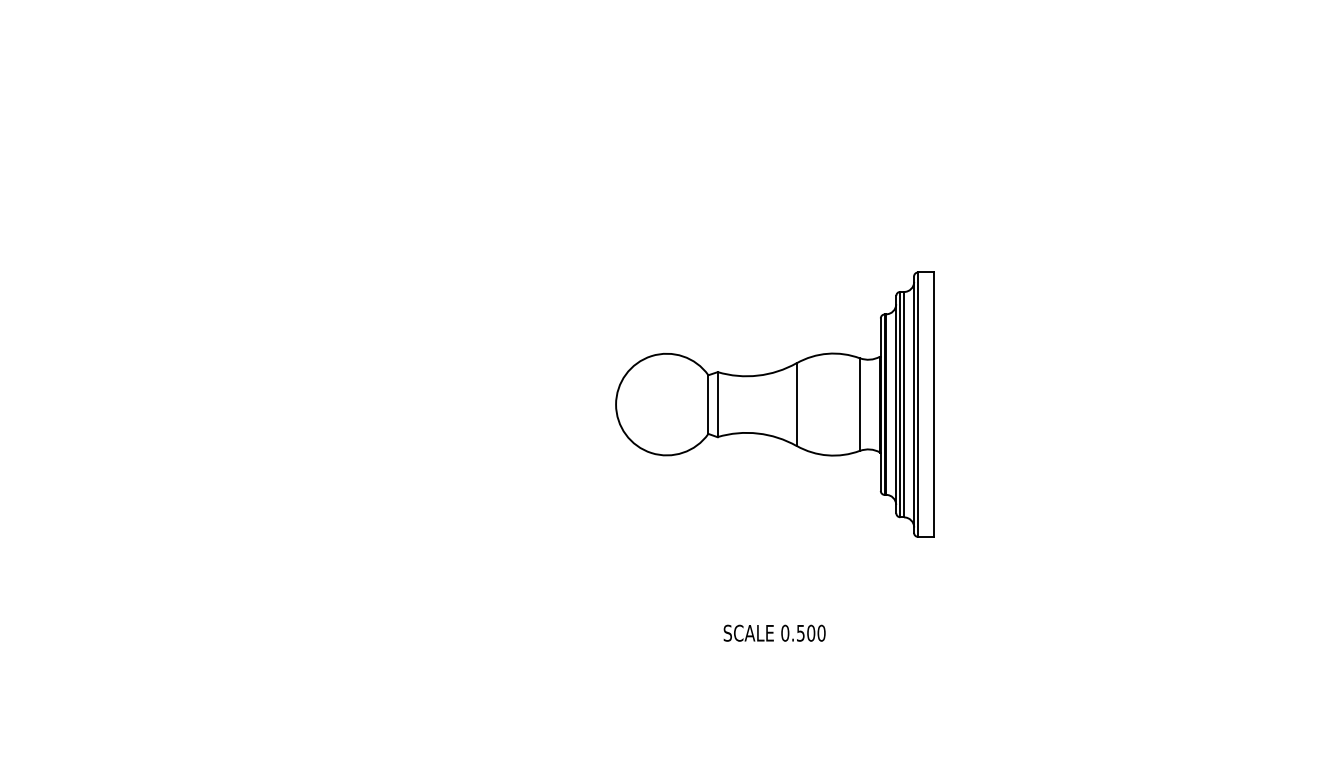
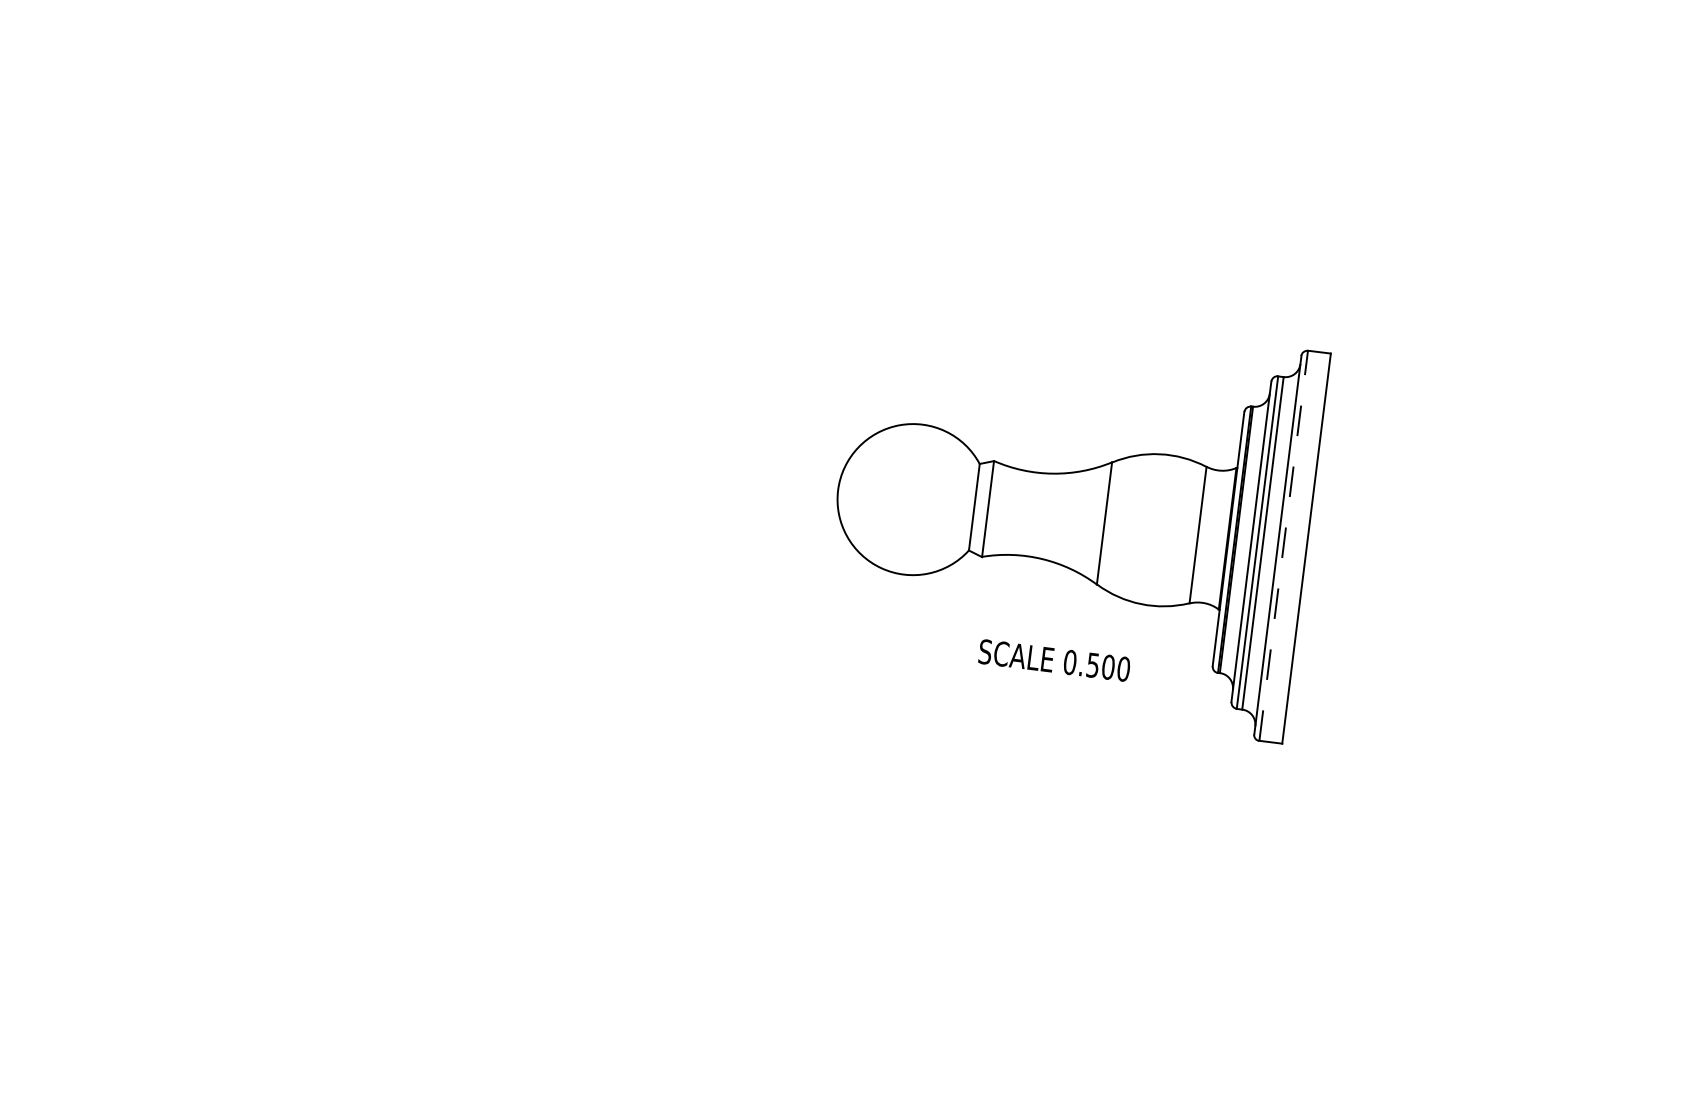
line: (918, 404) -> (1284, 545), solid -> dashed
text: (774, 632) -> (1054, 659), moved

